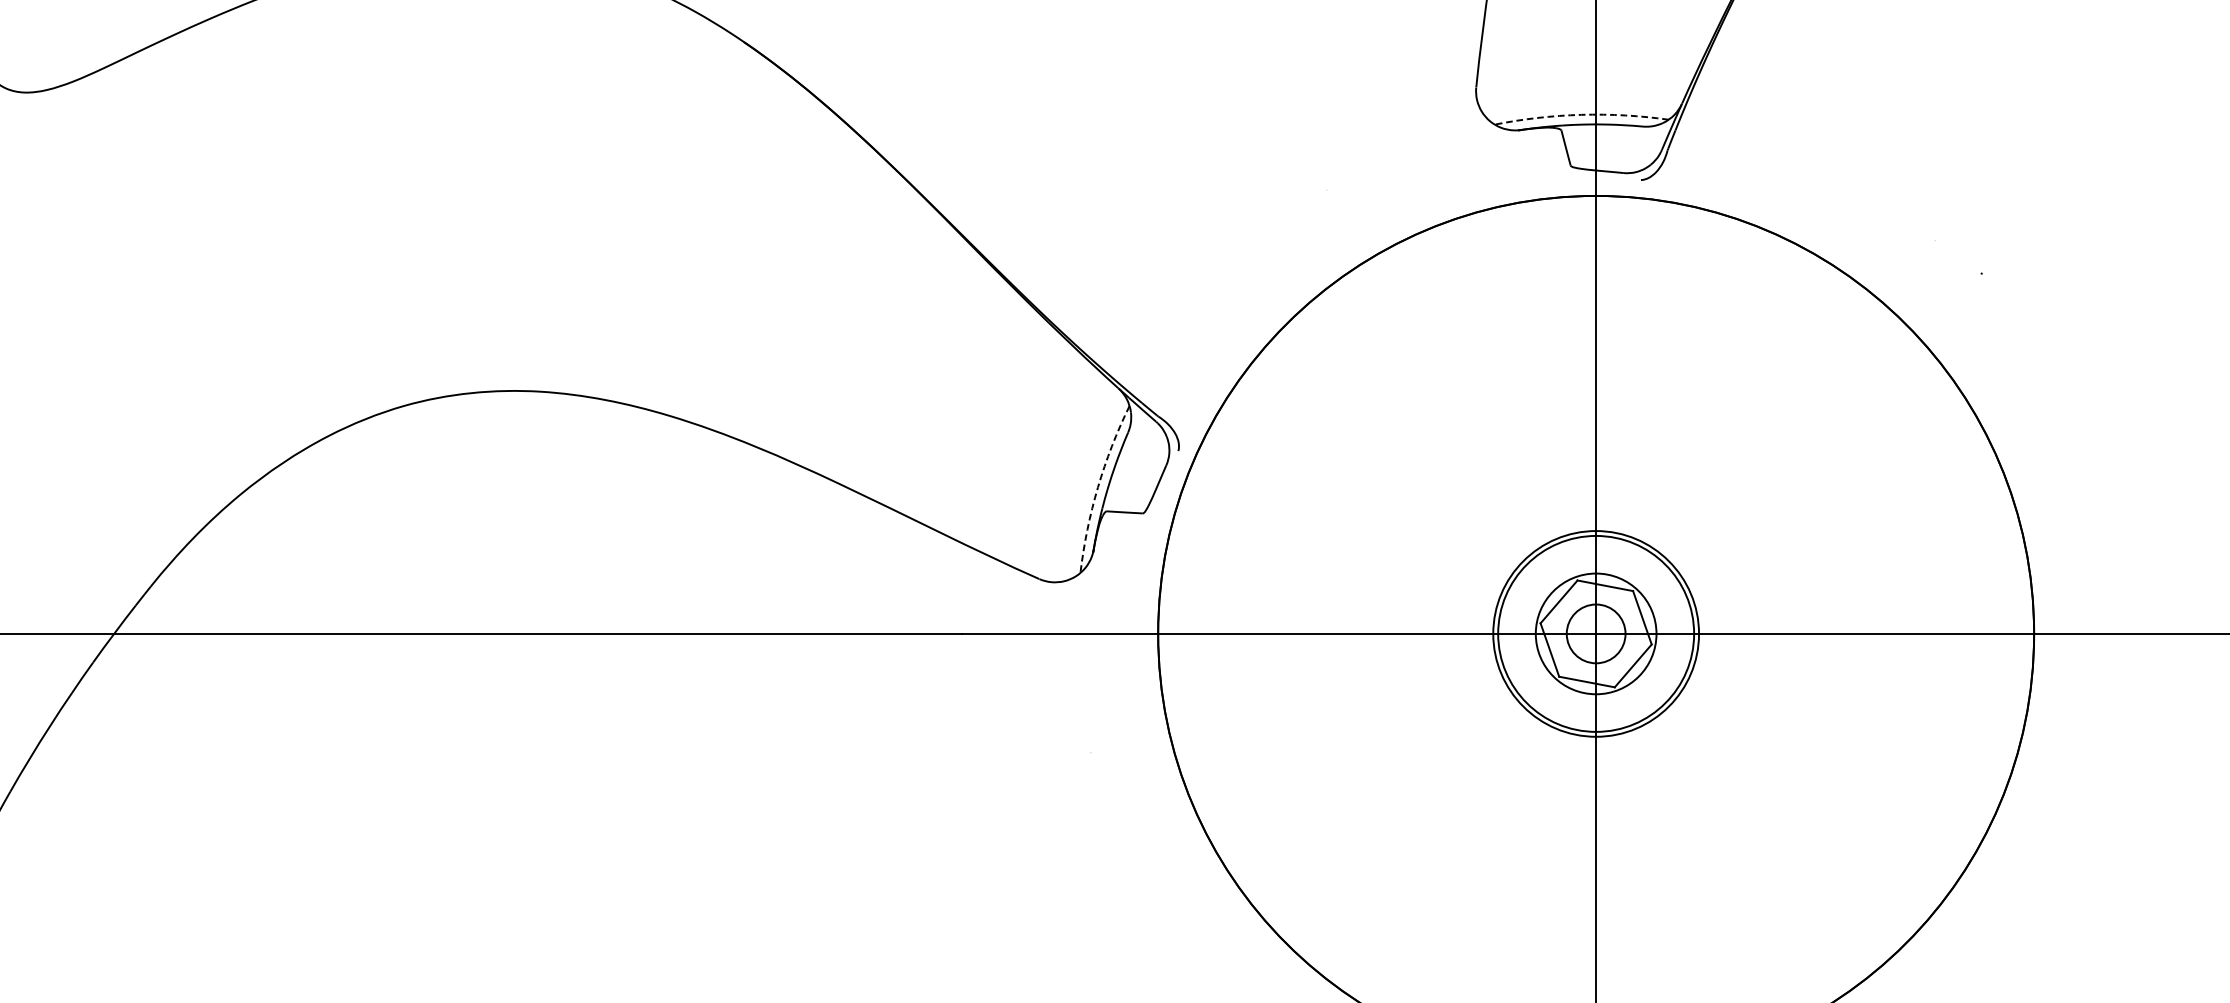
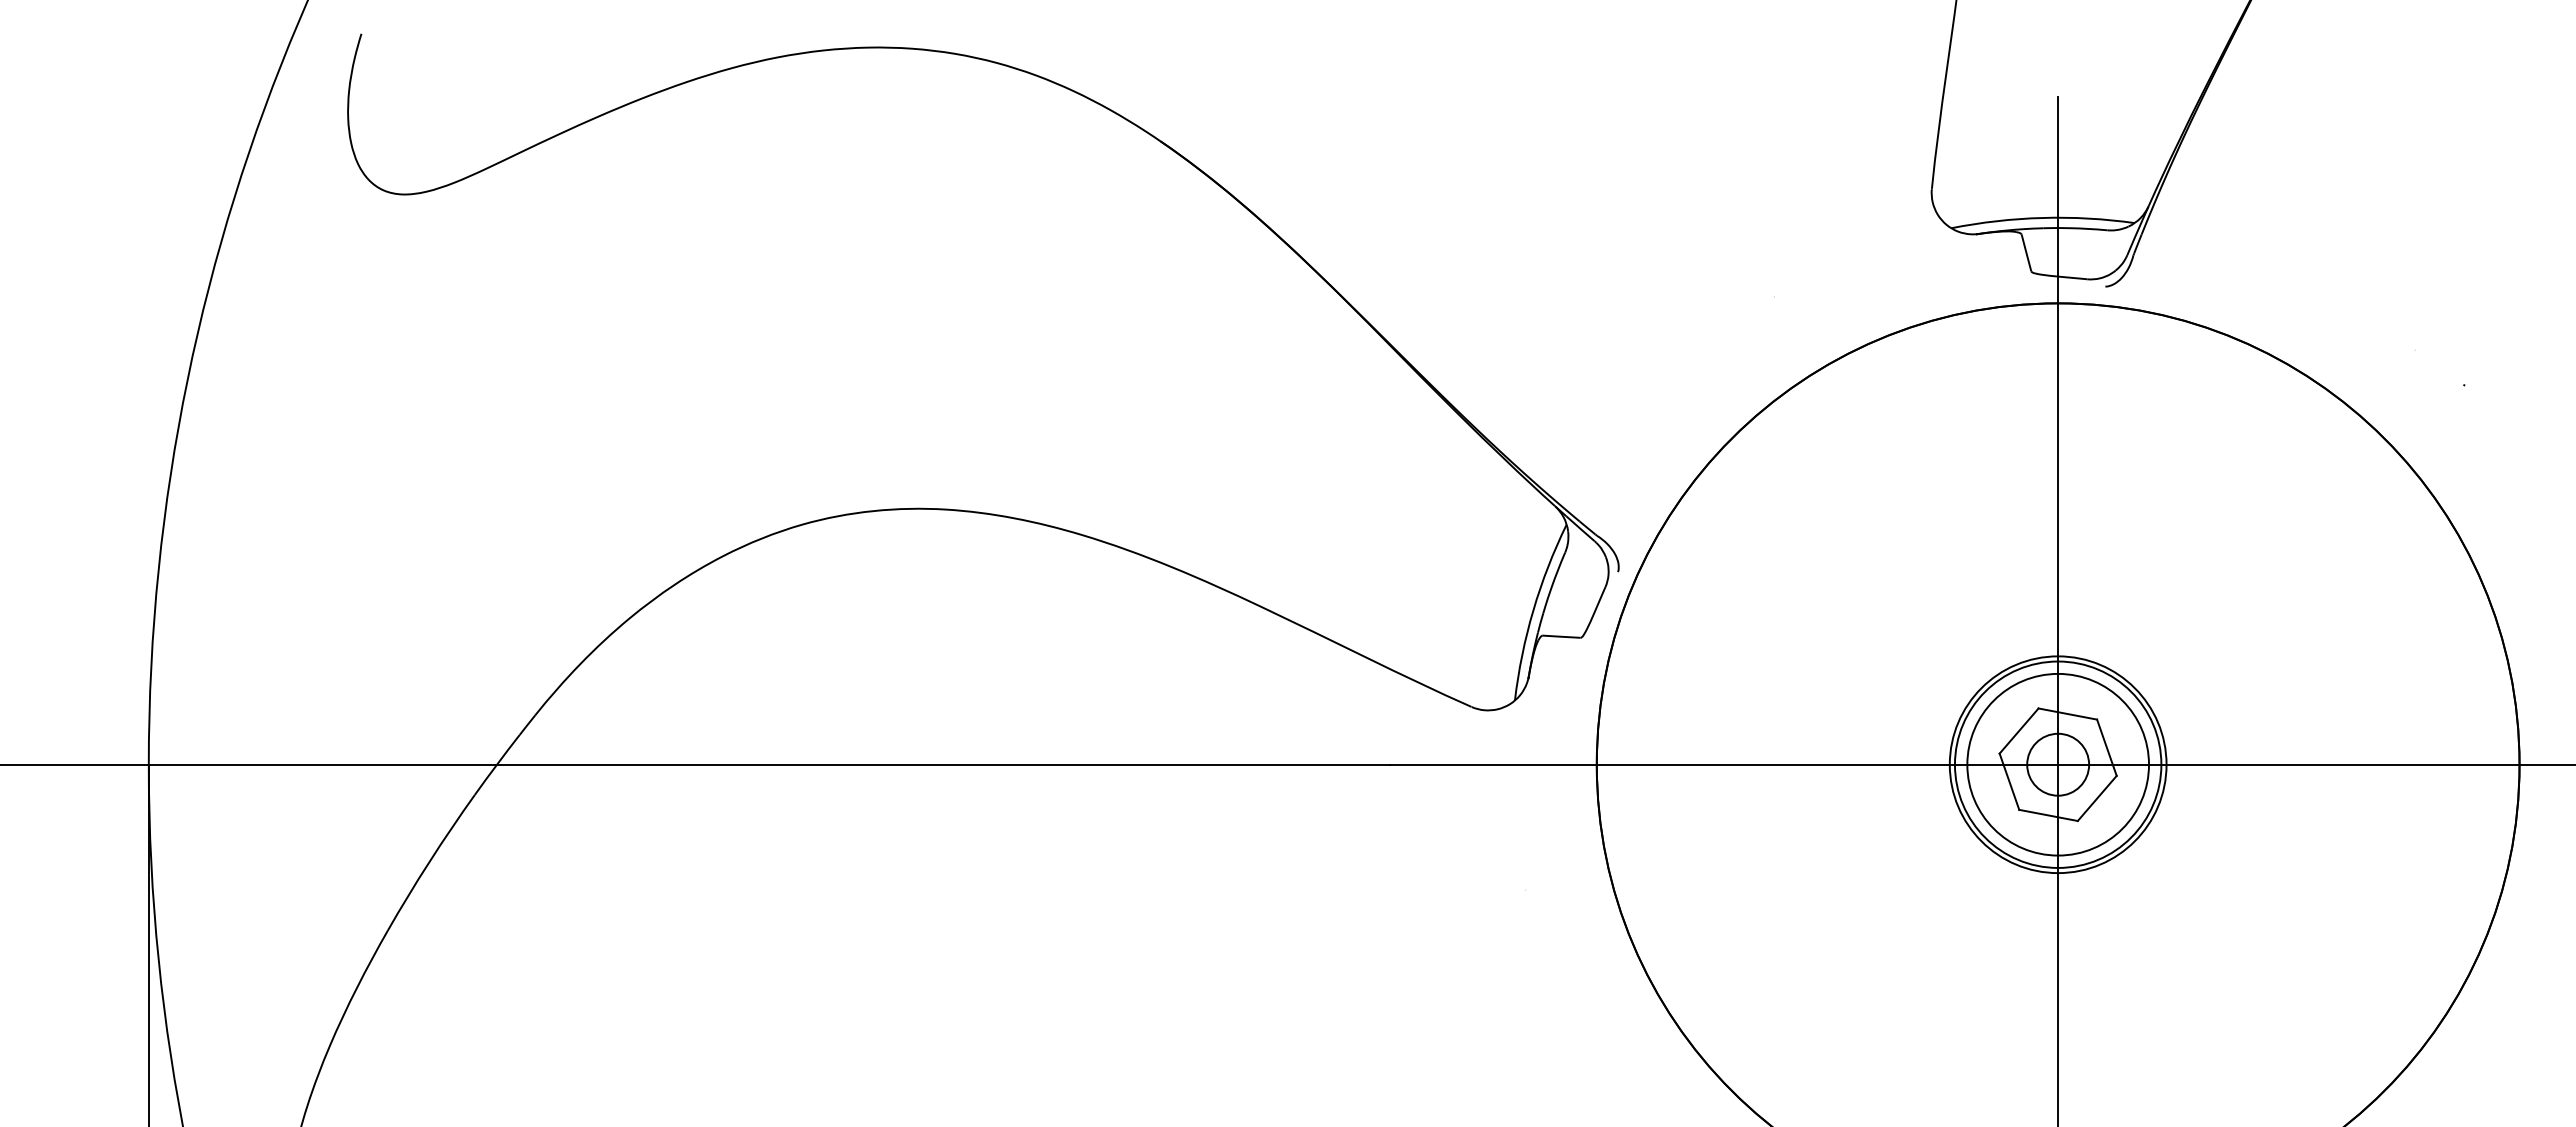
arc: (1581, 114) -> (2042, 217), dashed -> solid
arc: (1098, 487) -> (1533, 610), dashed -> solid
circle: (1596, 633) -> (2058, 764), size x1.43

